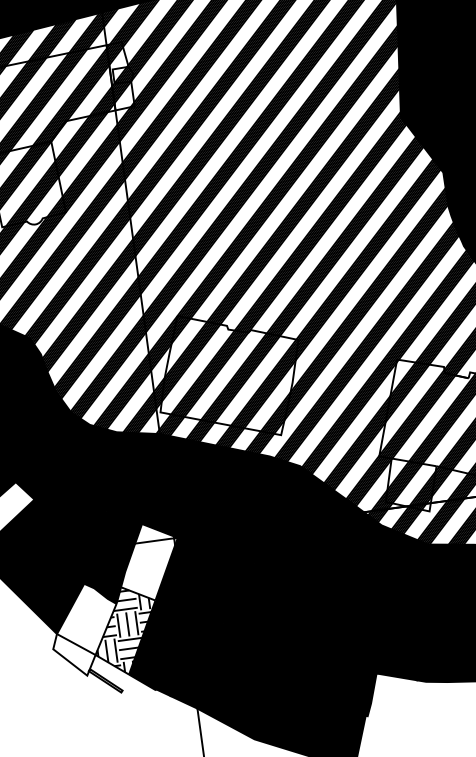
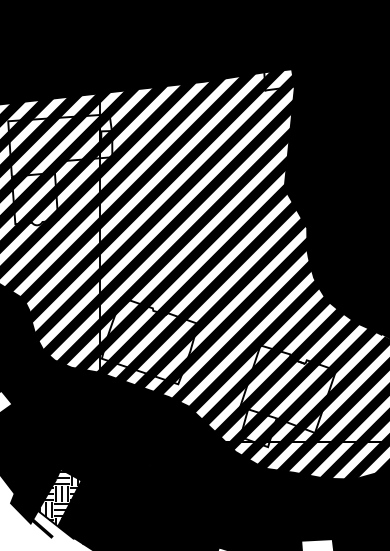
fill: (148, 561) -> (80, 454), added
fill: (85, 629) -> (33, 493), added

